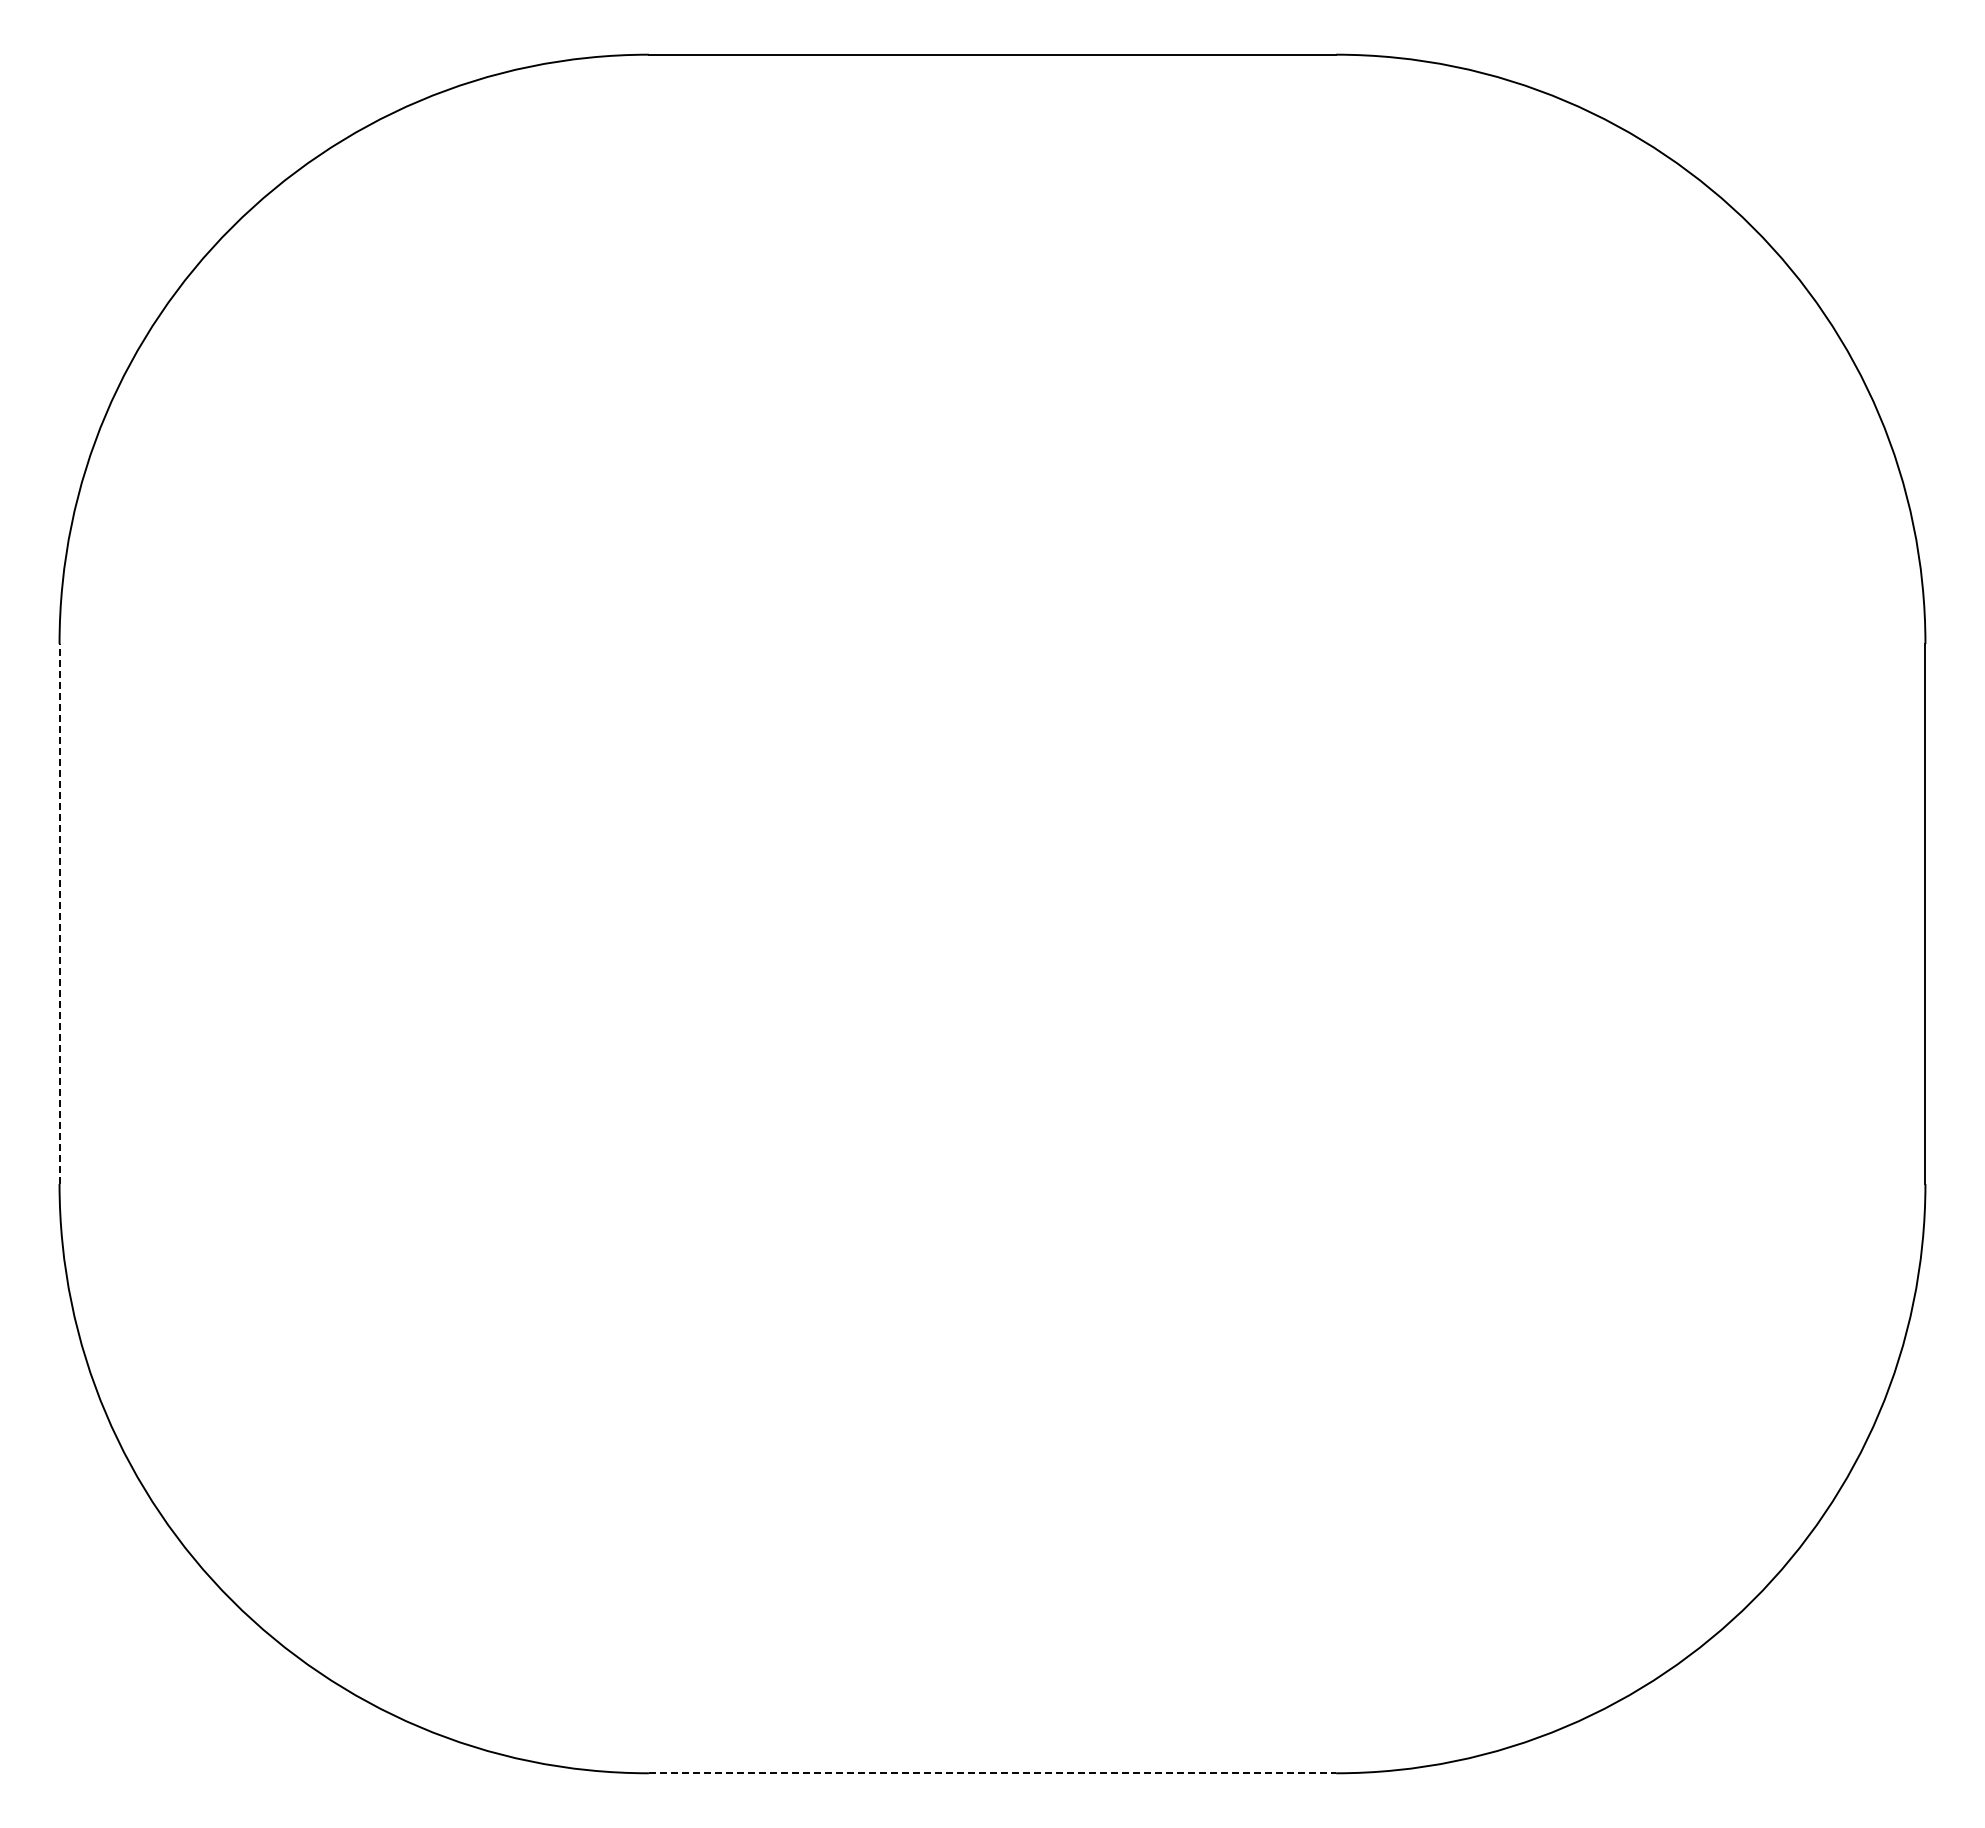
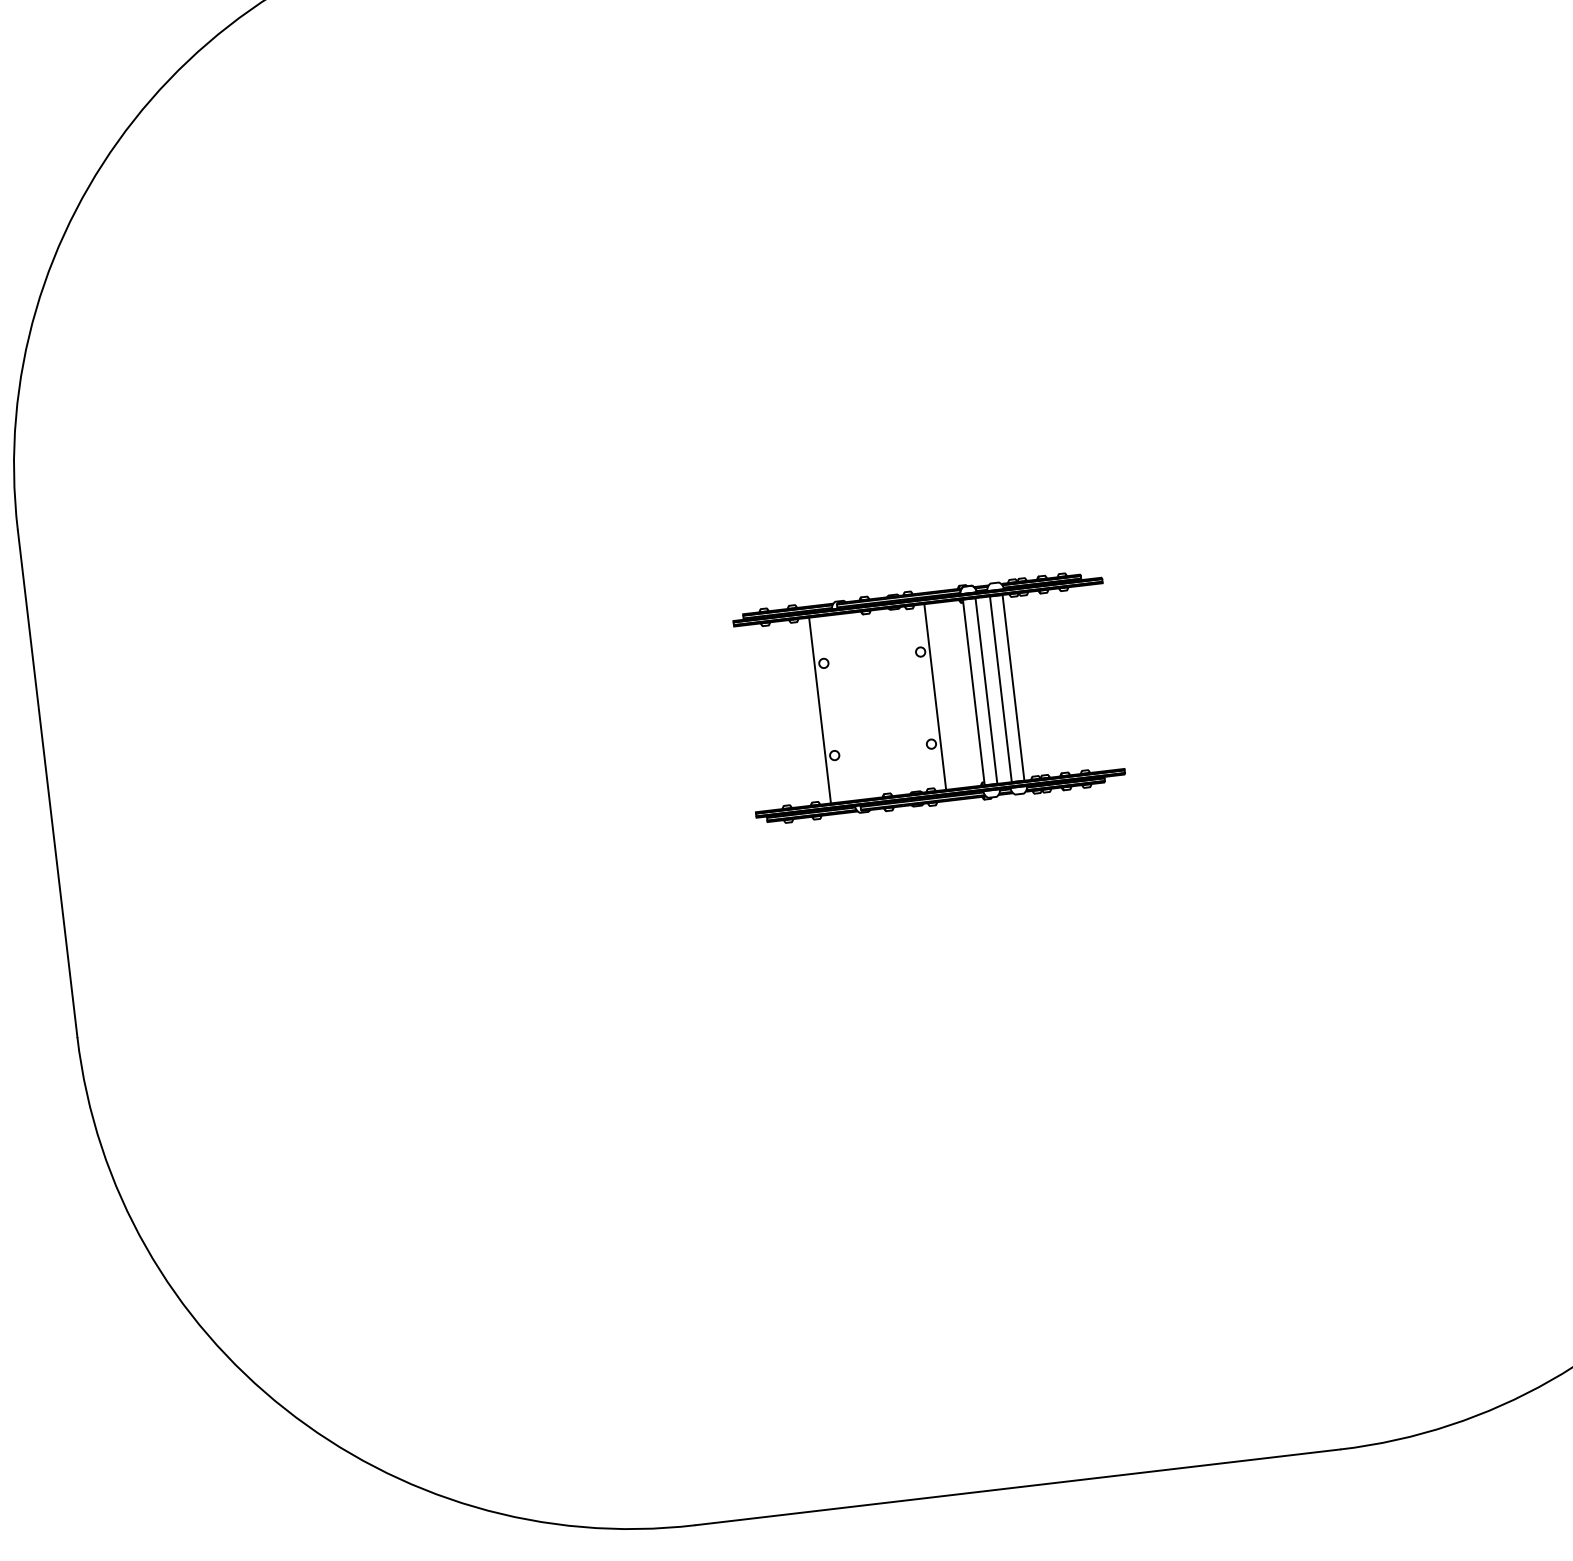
line: (59, 914) -> (47, 784), dashed -> solid
part: (996, 932) -> (928, 697), added
line: (992, 1773) -> (1017, 1487), dashed -> solid

